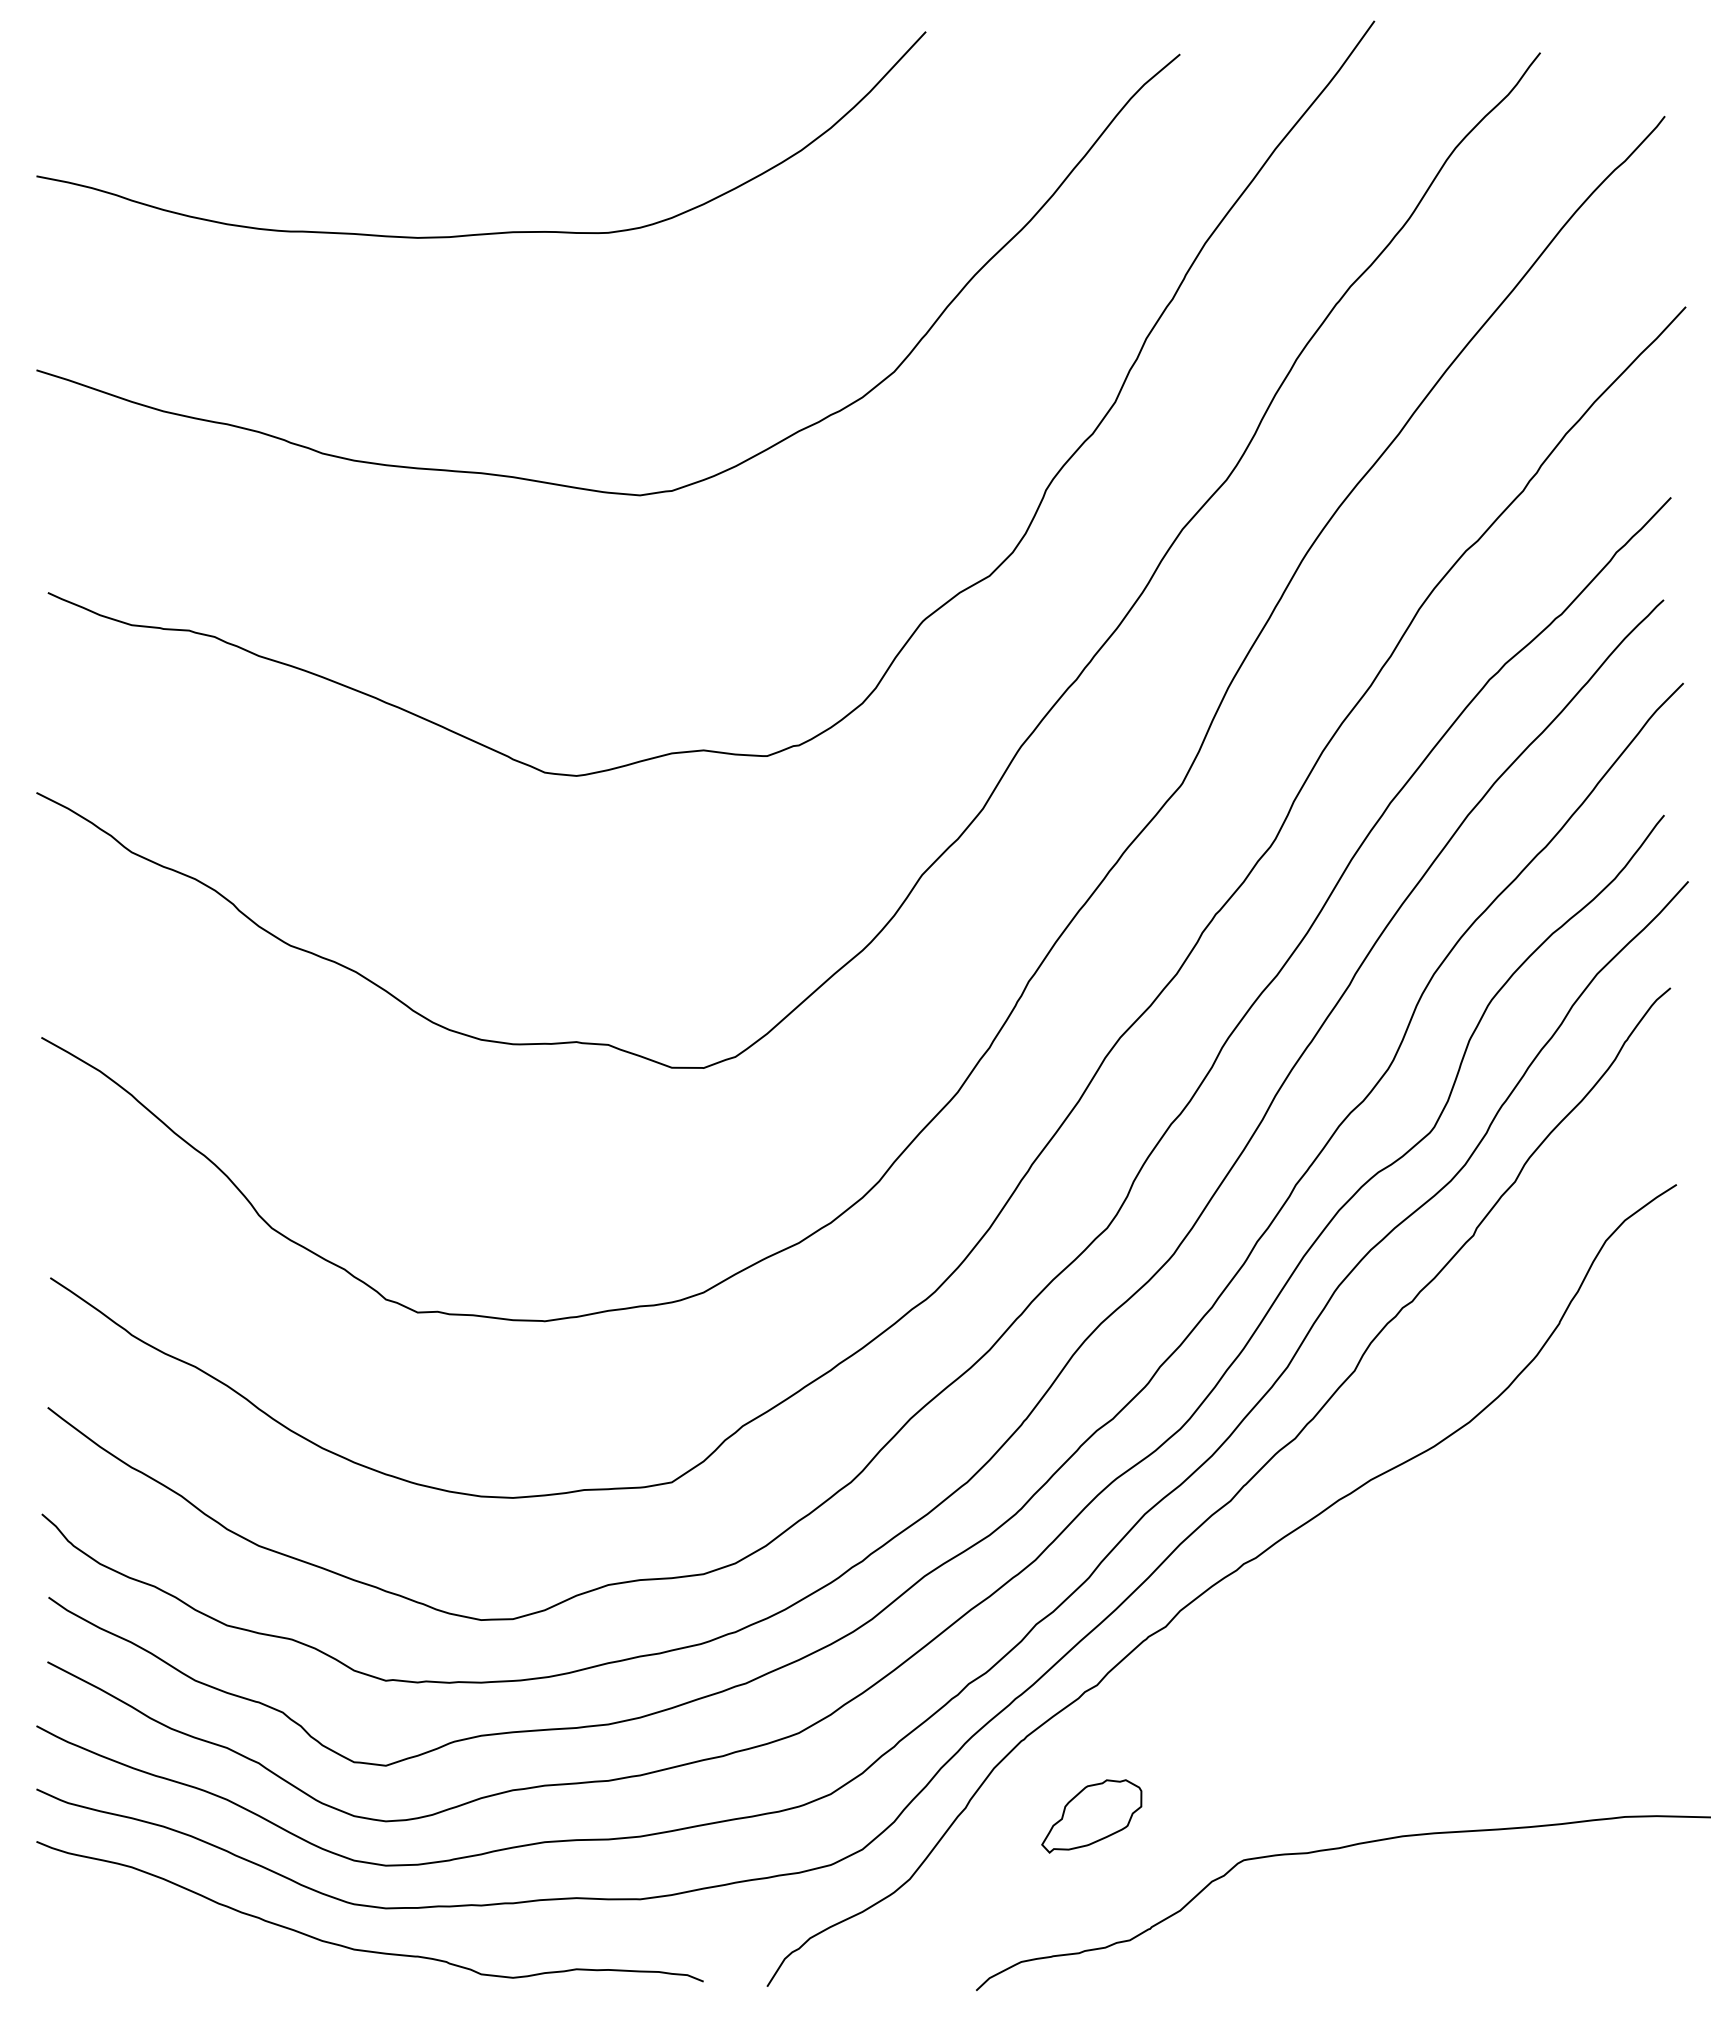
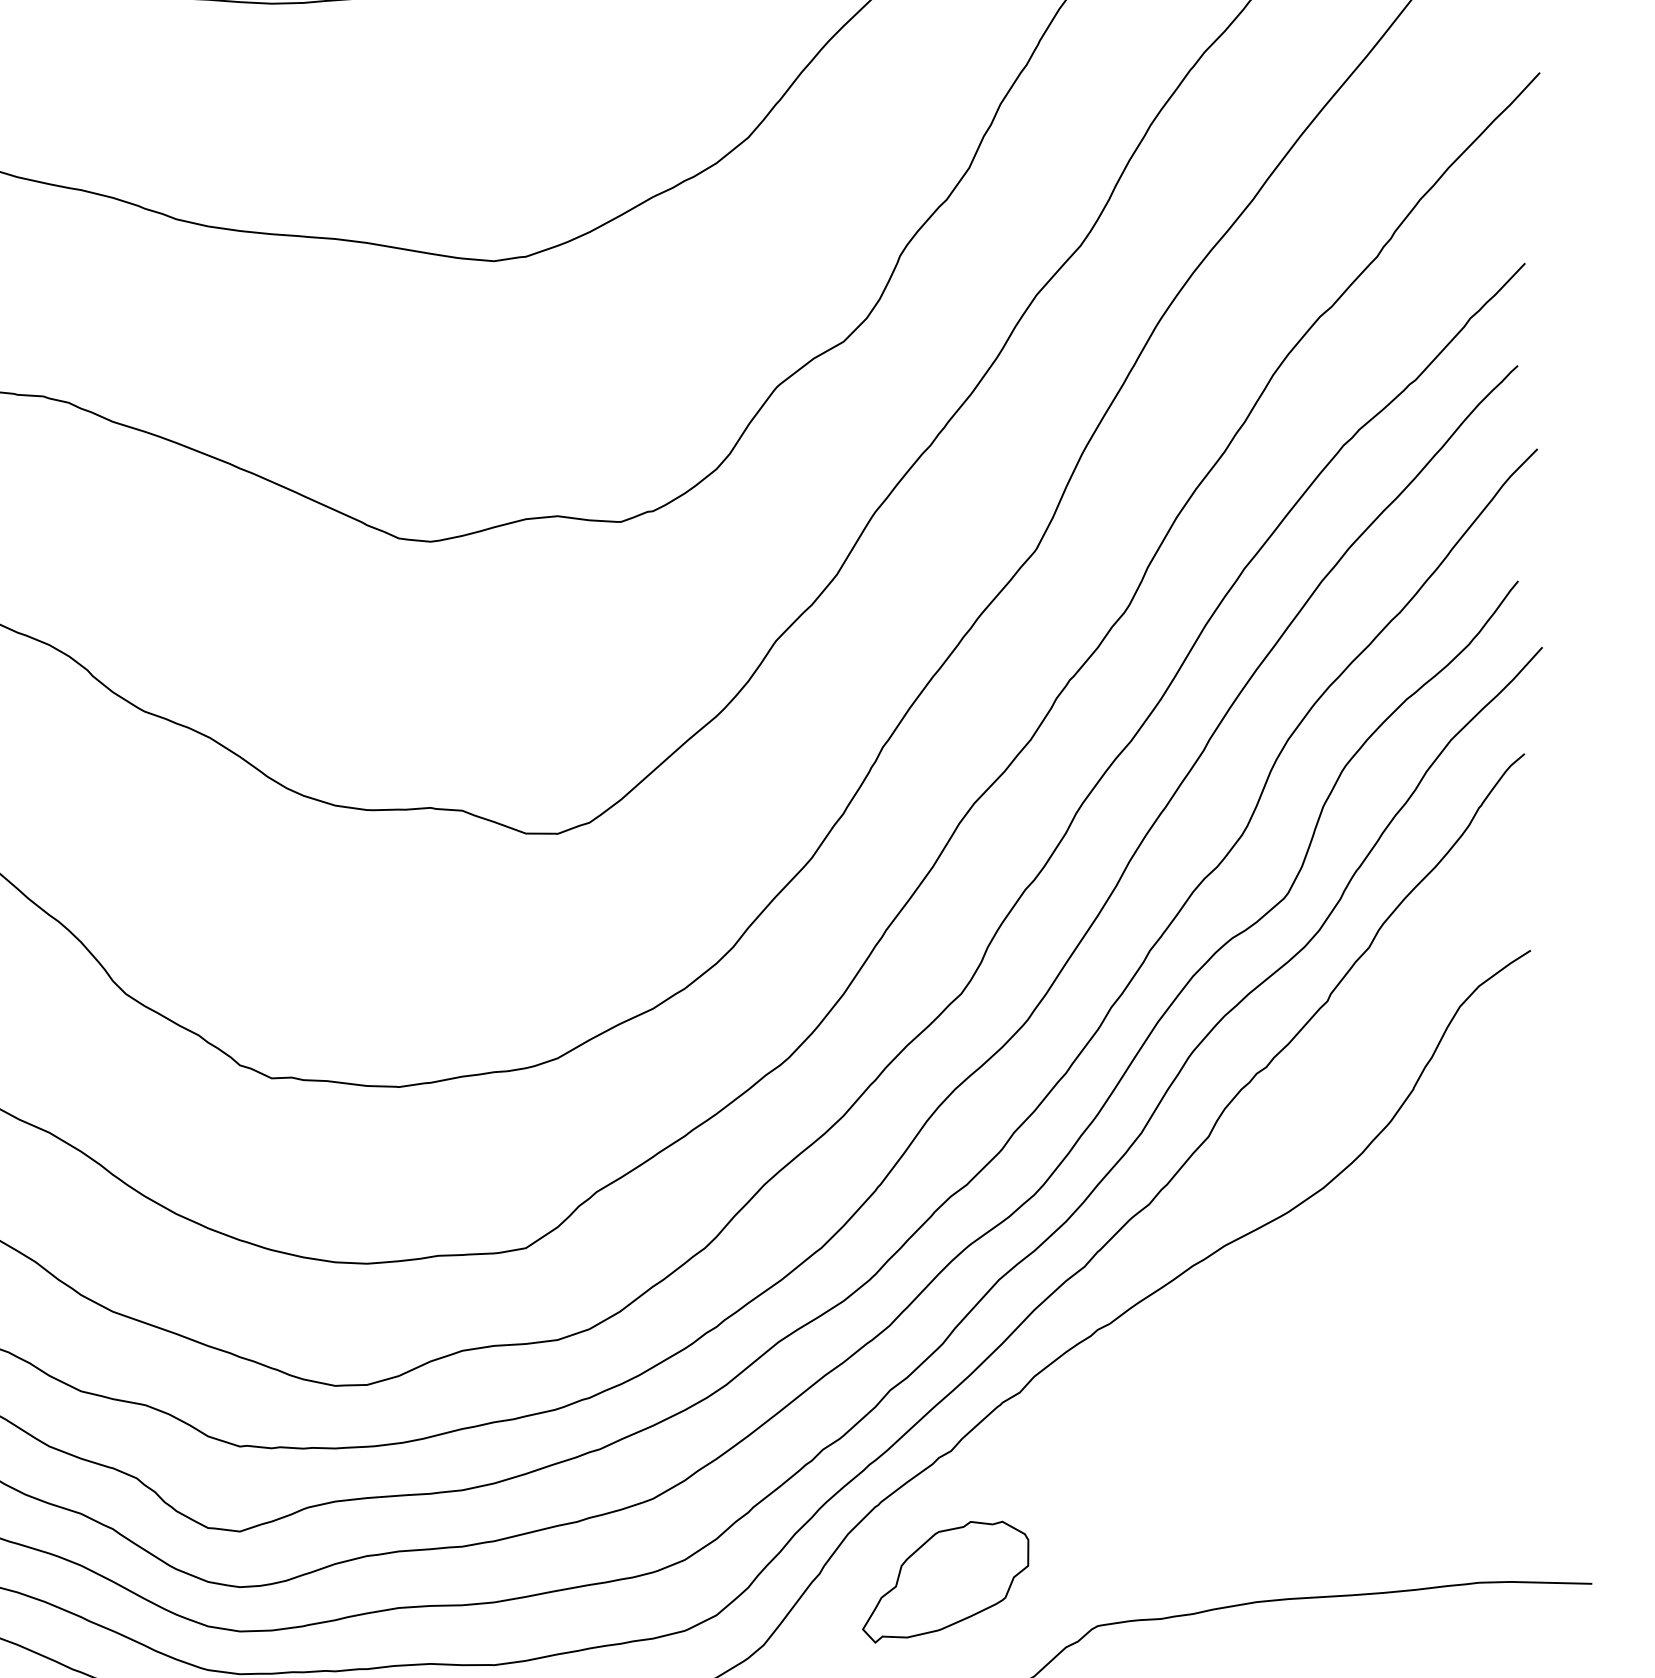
part: (1091, 1816) -> (945, 1582), size x1.67

